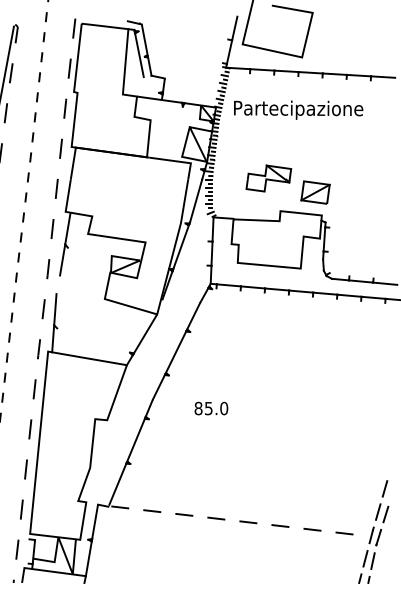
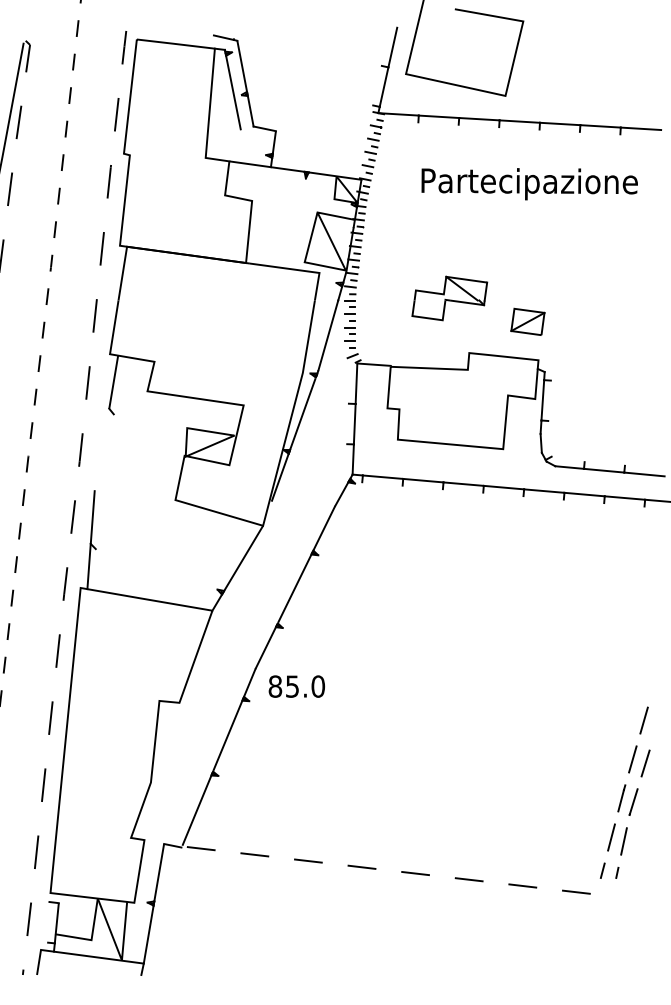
text: (298, 109) -> (529, 183), moved
part: (315, 192) -> (527, 321), size x0.7
line: (62, 259) -> (104, 433), removed
text: (211, 408) -> (297, 686), moved
part: (373, 531) -> (624, 791), moved

